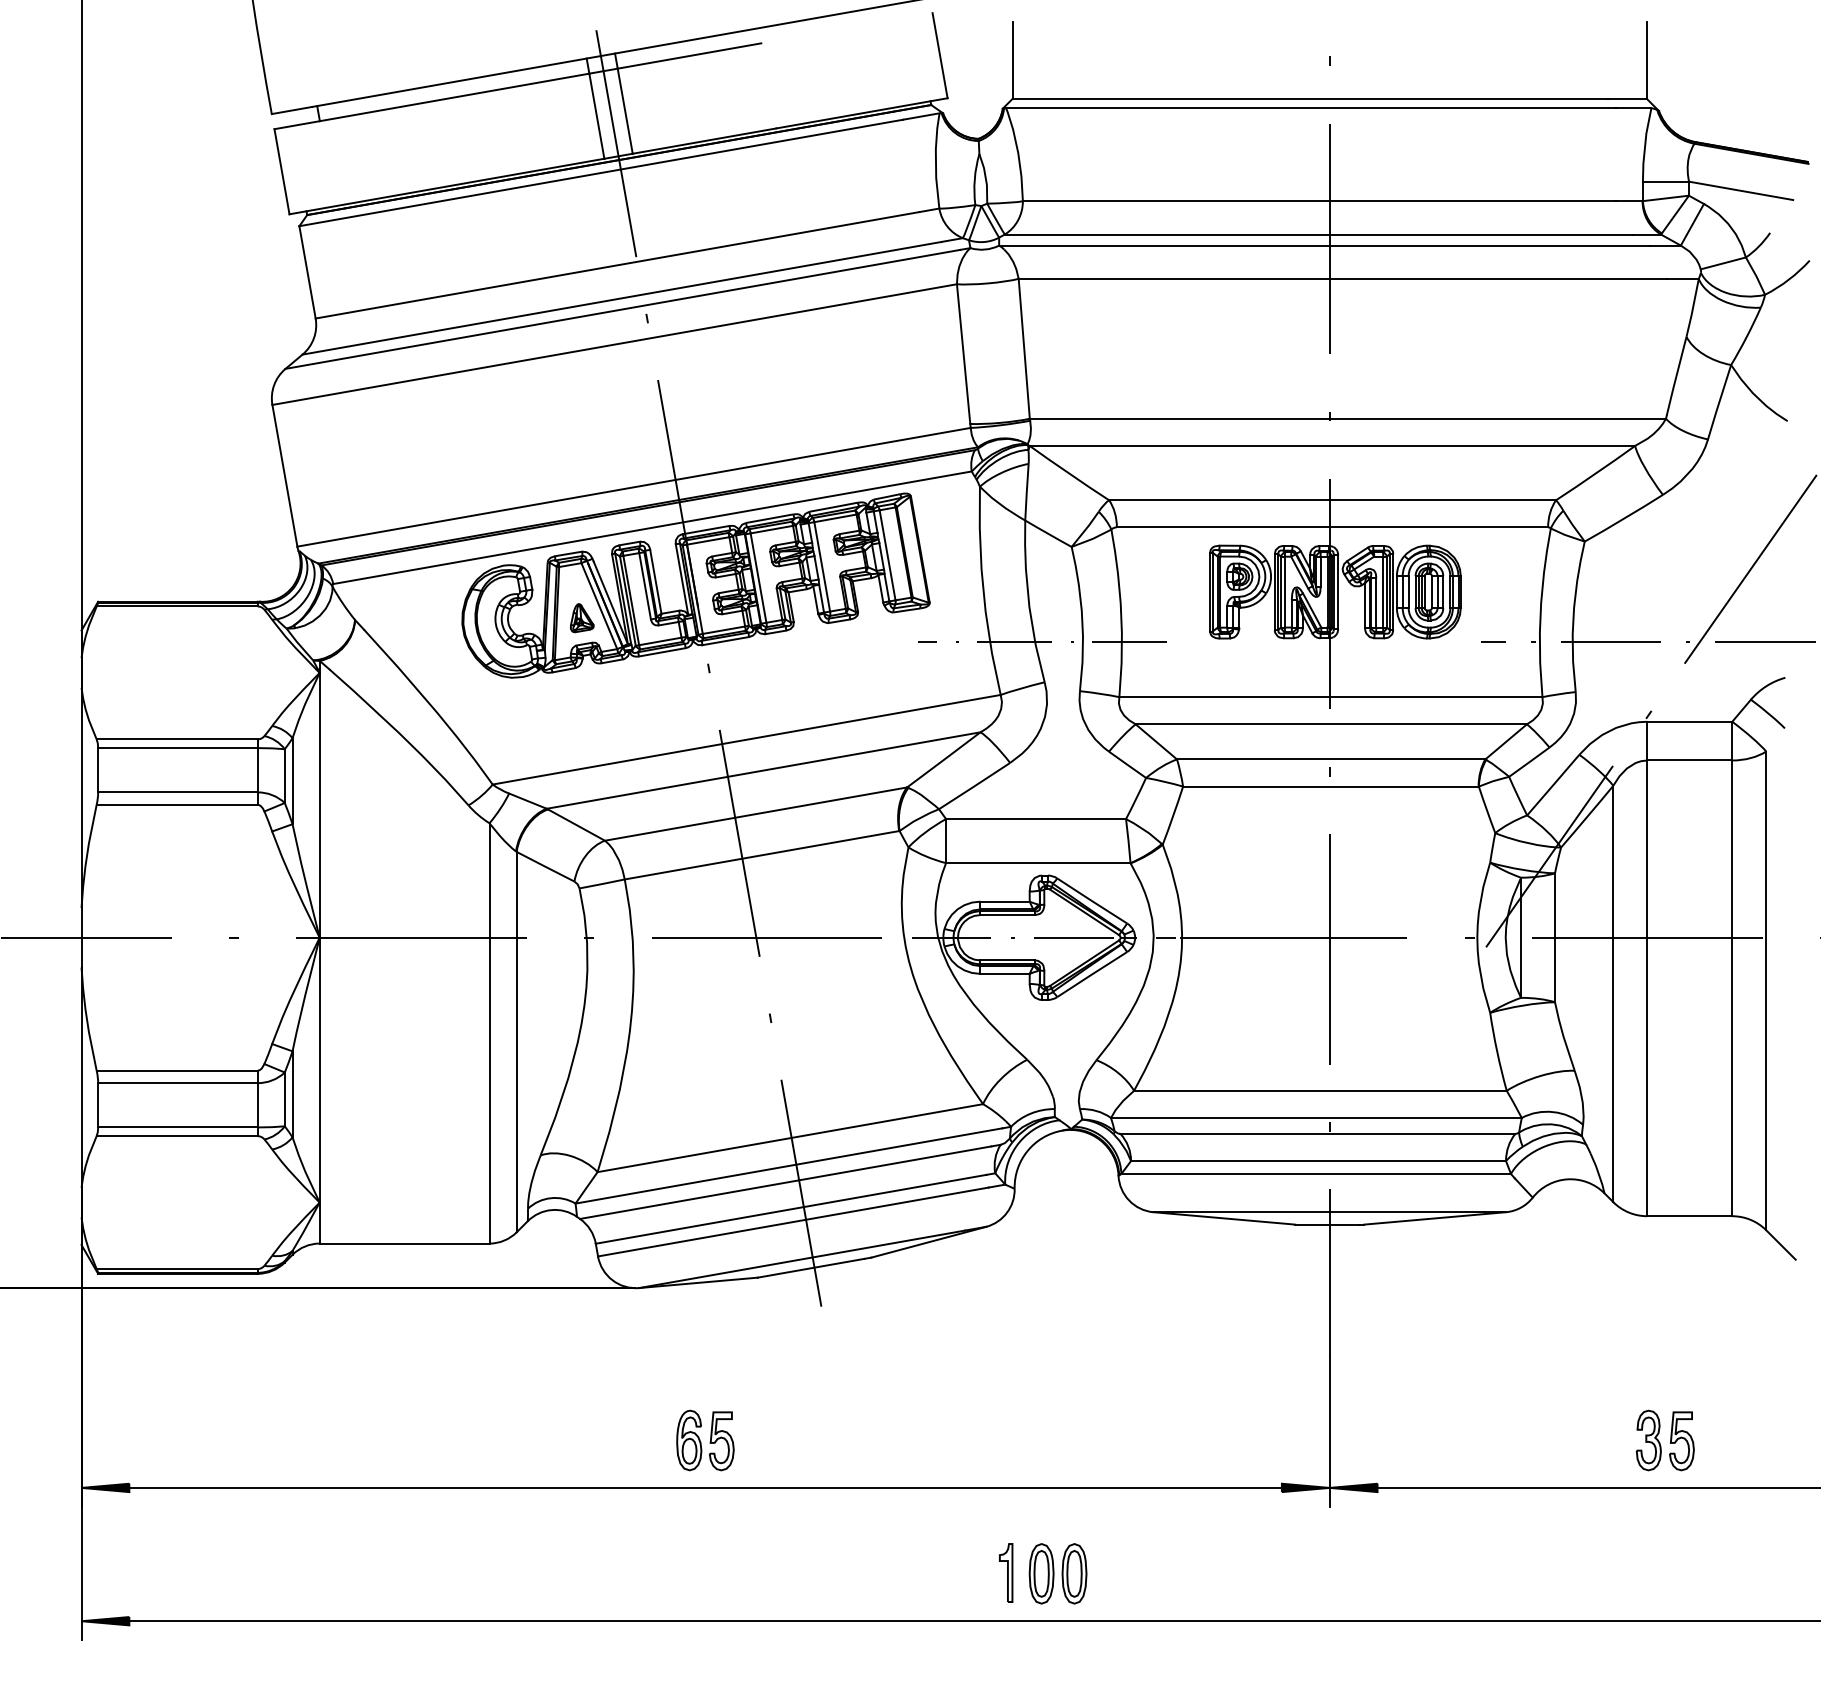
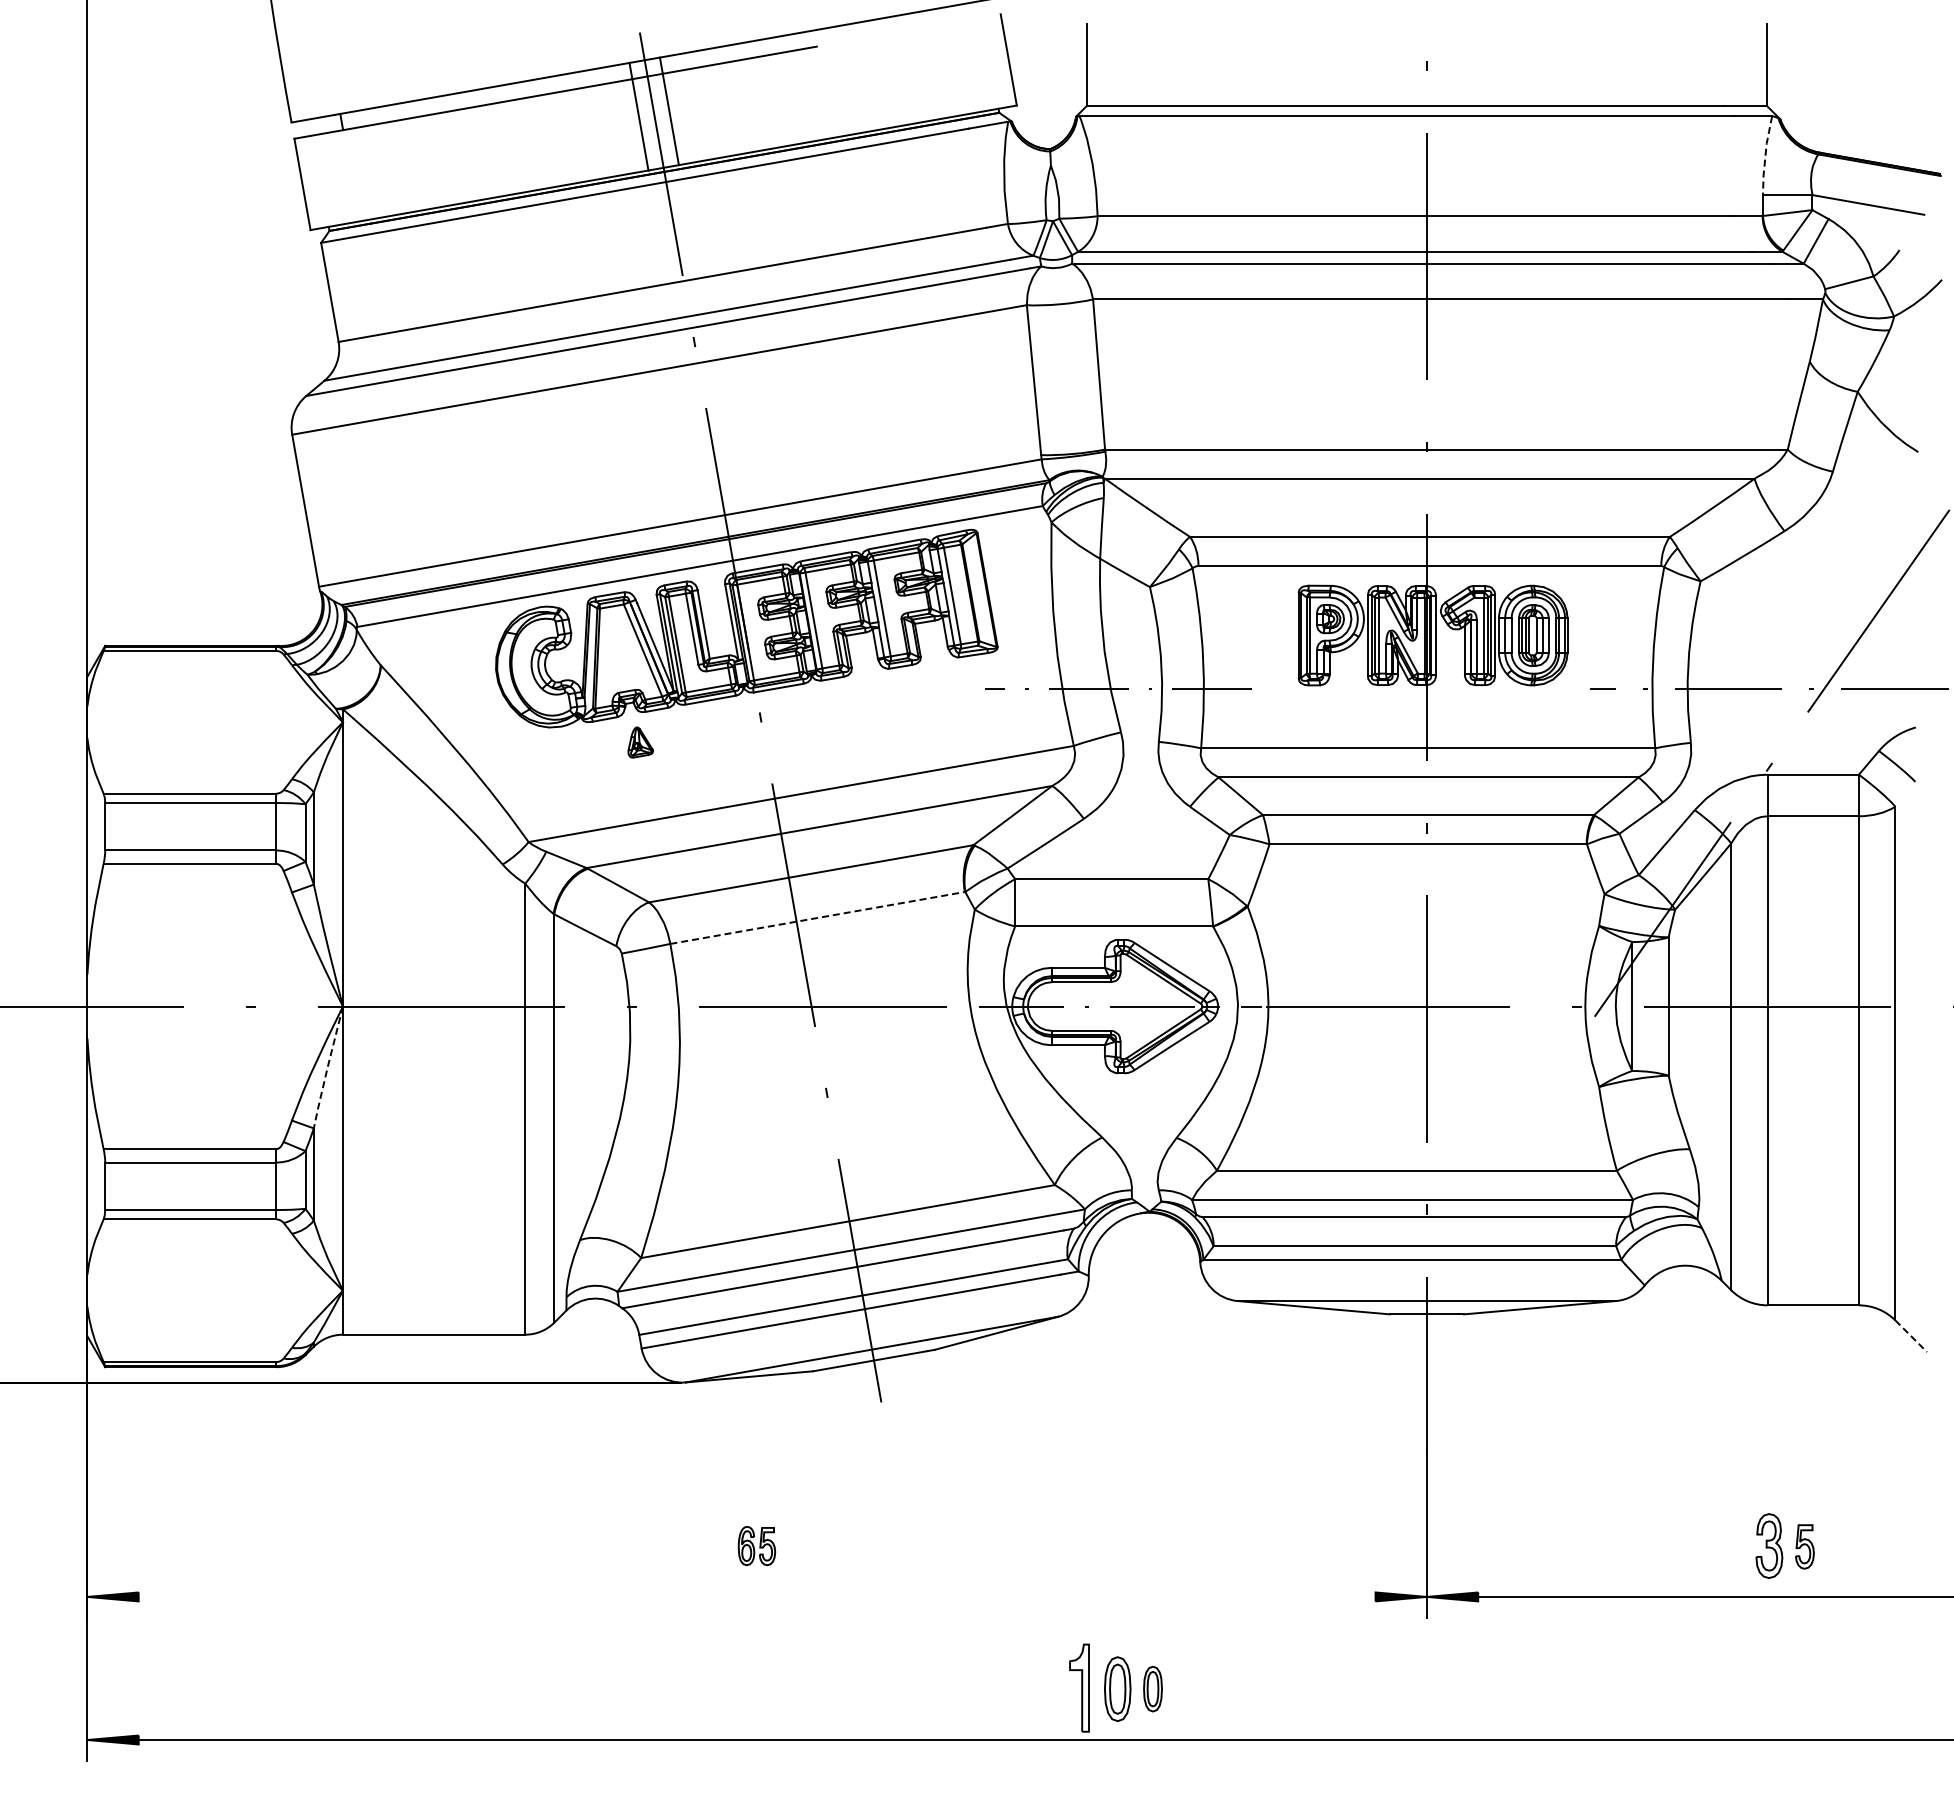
line: (1645, 145) -> (1765, 156), solid -> dashed
part: (582, 618) -> (640, 742), moved
line: (761, 854) -> (817, 917), solid -> dashed
line: (305, 994) -> (327, 1067), solid -> dashed
line: (1781, 1245) -> (1911, 1336), solid -> dashed
part: (705, 1439) -> (756, 1545), size x0.6
part: (1681, 1440) -> (1804, 1546), size x0.7
line: (705, 1487) -> (756, 1596), removed
part: (1006, 1573) -> (1079, 1688), size x1.4
part: (1074, 1573) -> (1152, 1688), size x0.7

